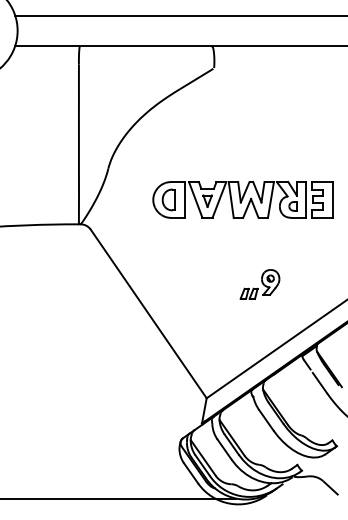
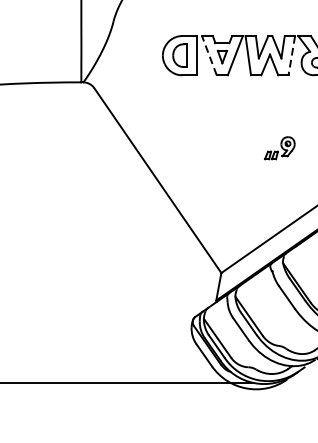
line: (195, 199) -> (209, 55), solid -> dashed
line: (270, 200) -> (291, 56), solid -> dashed
part: (259, 284) -> (279, 148), size x0.7

